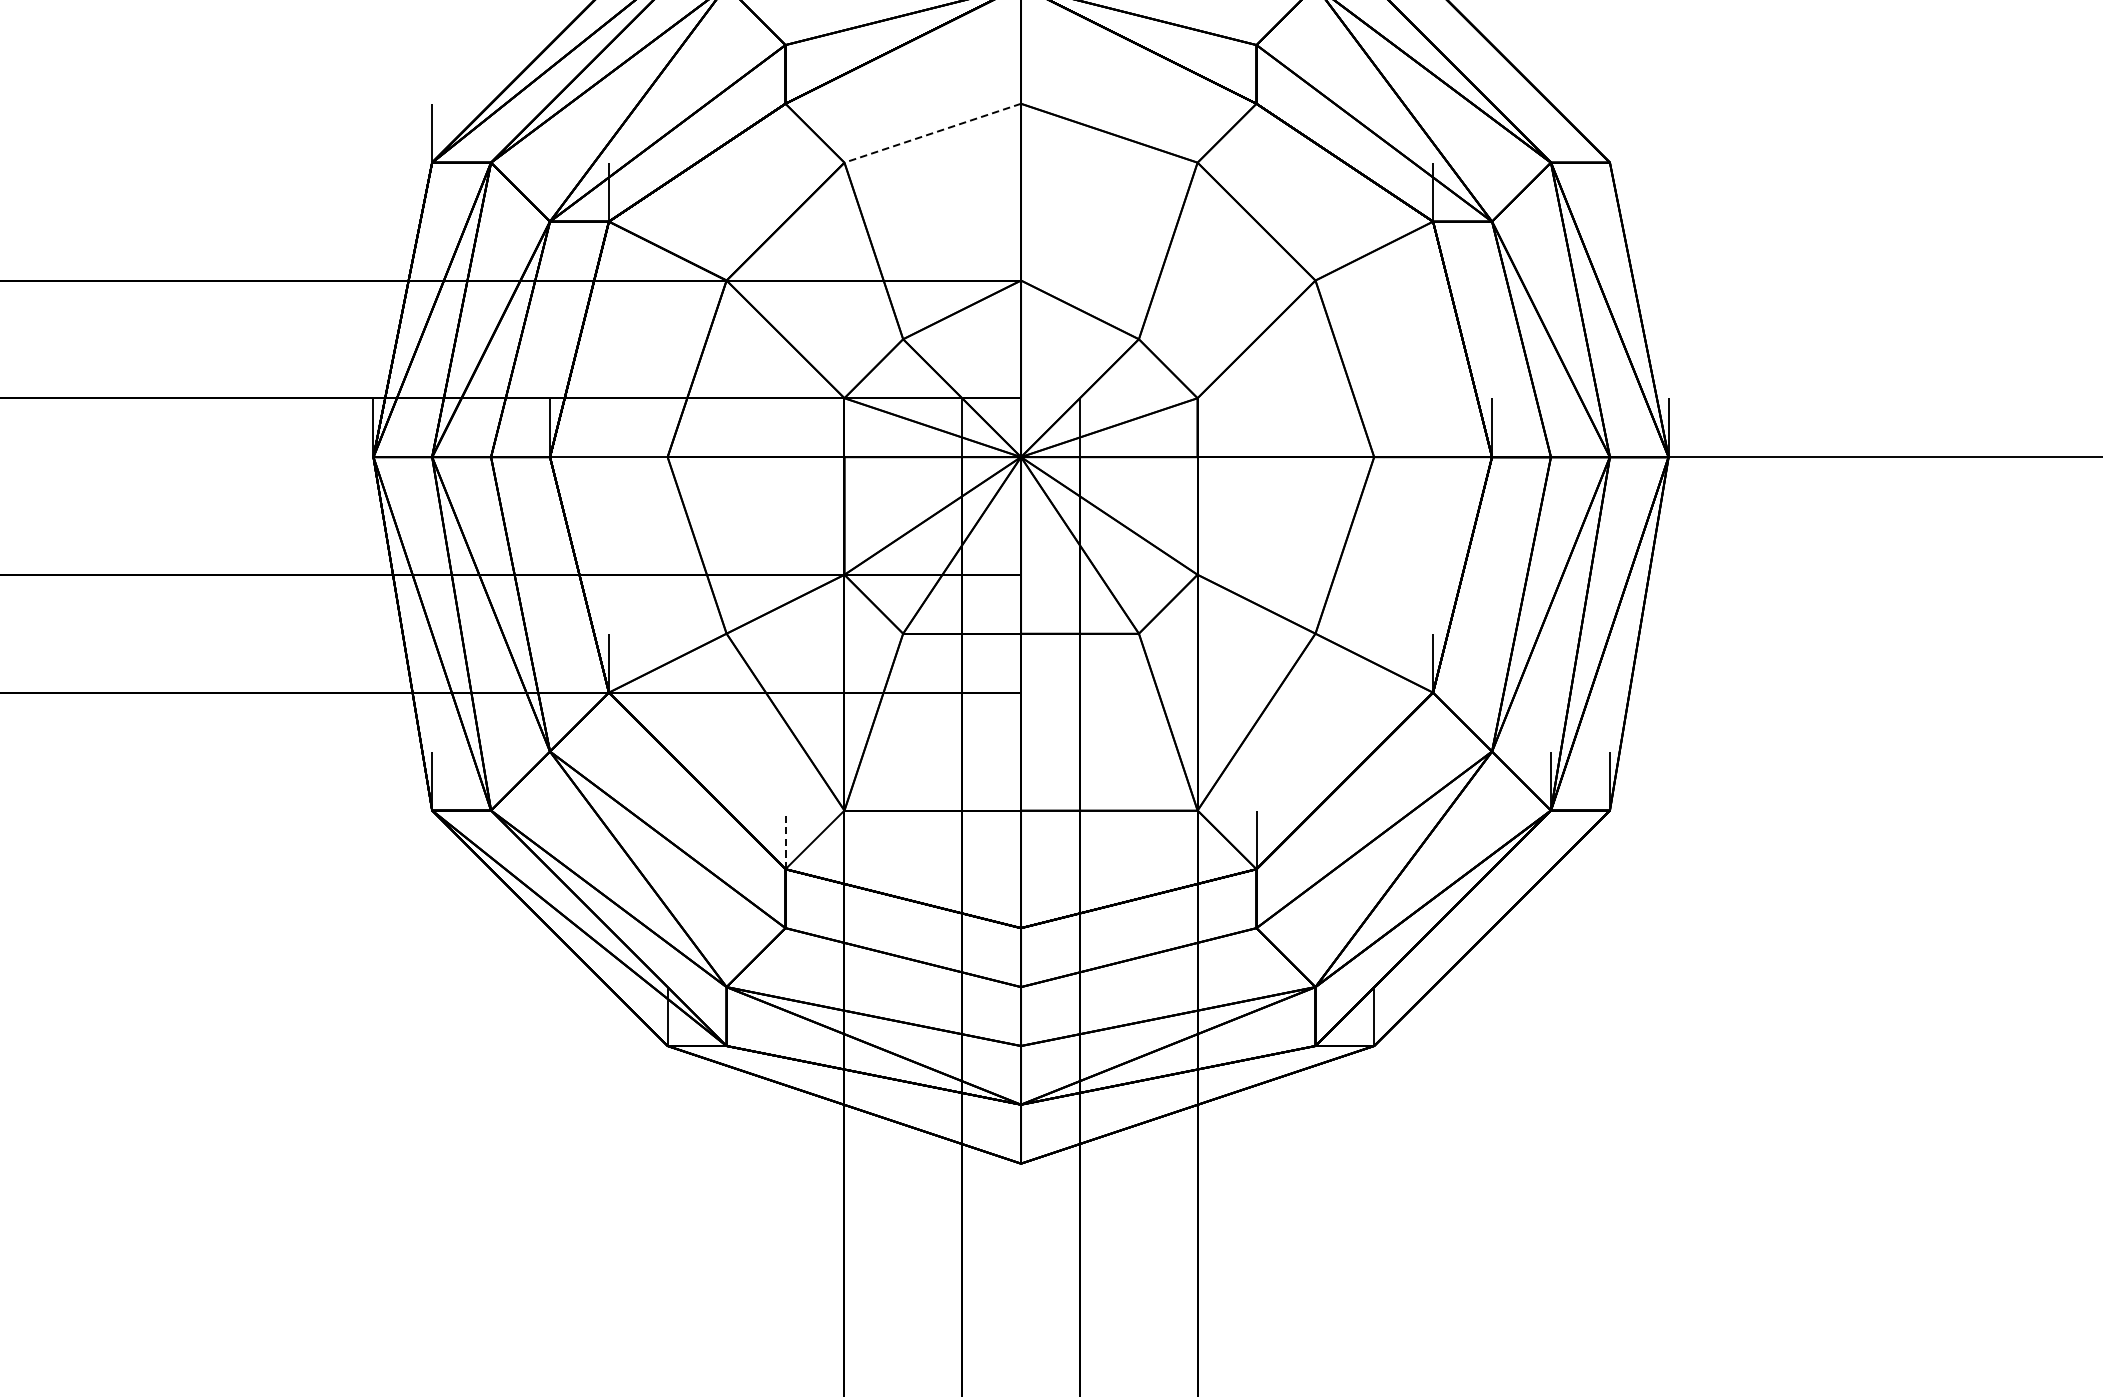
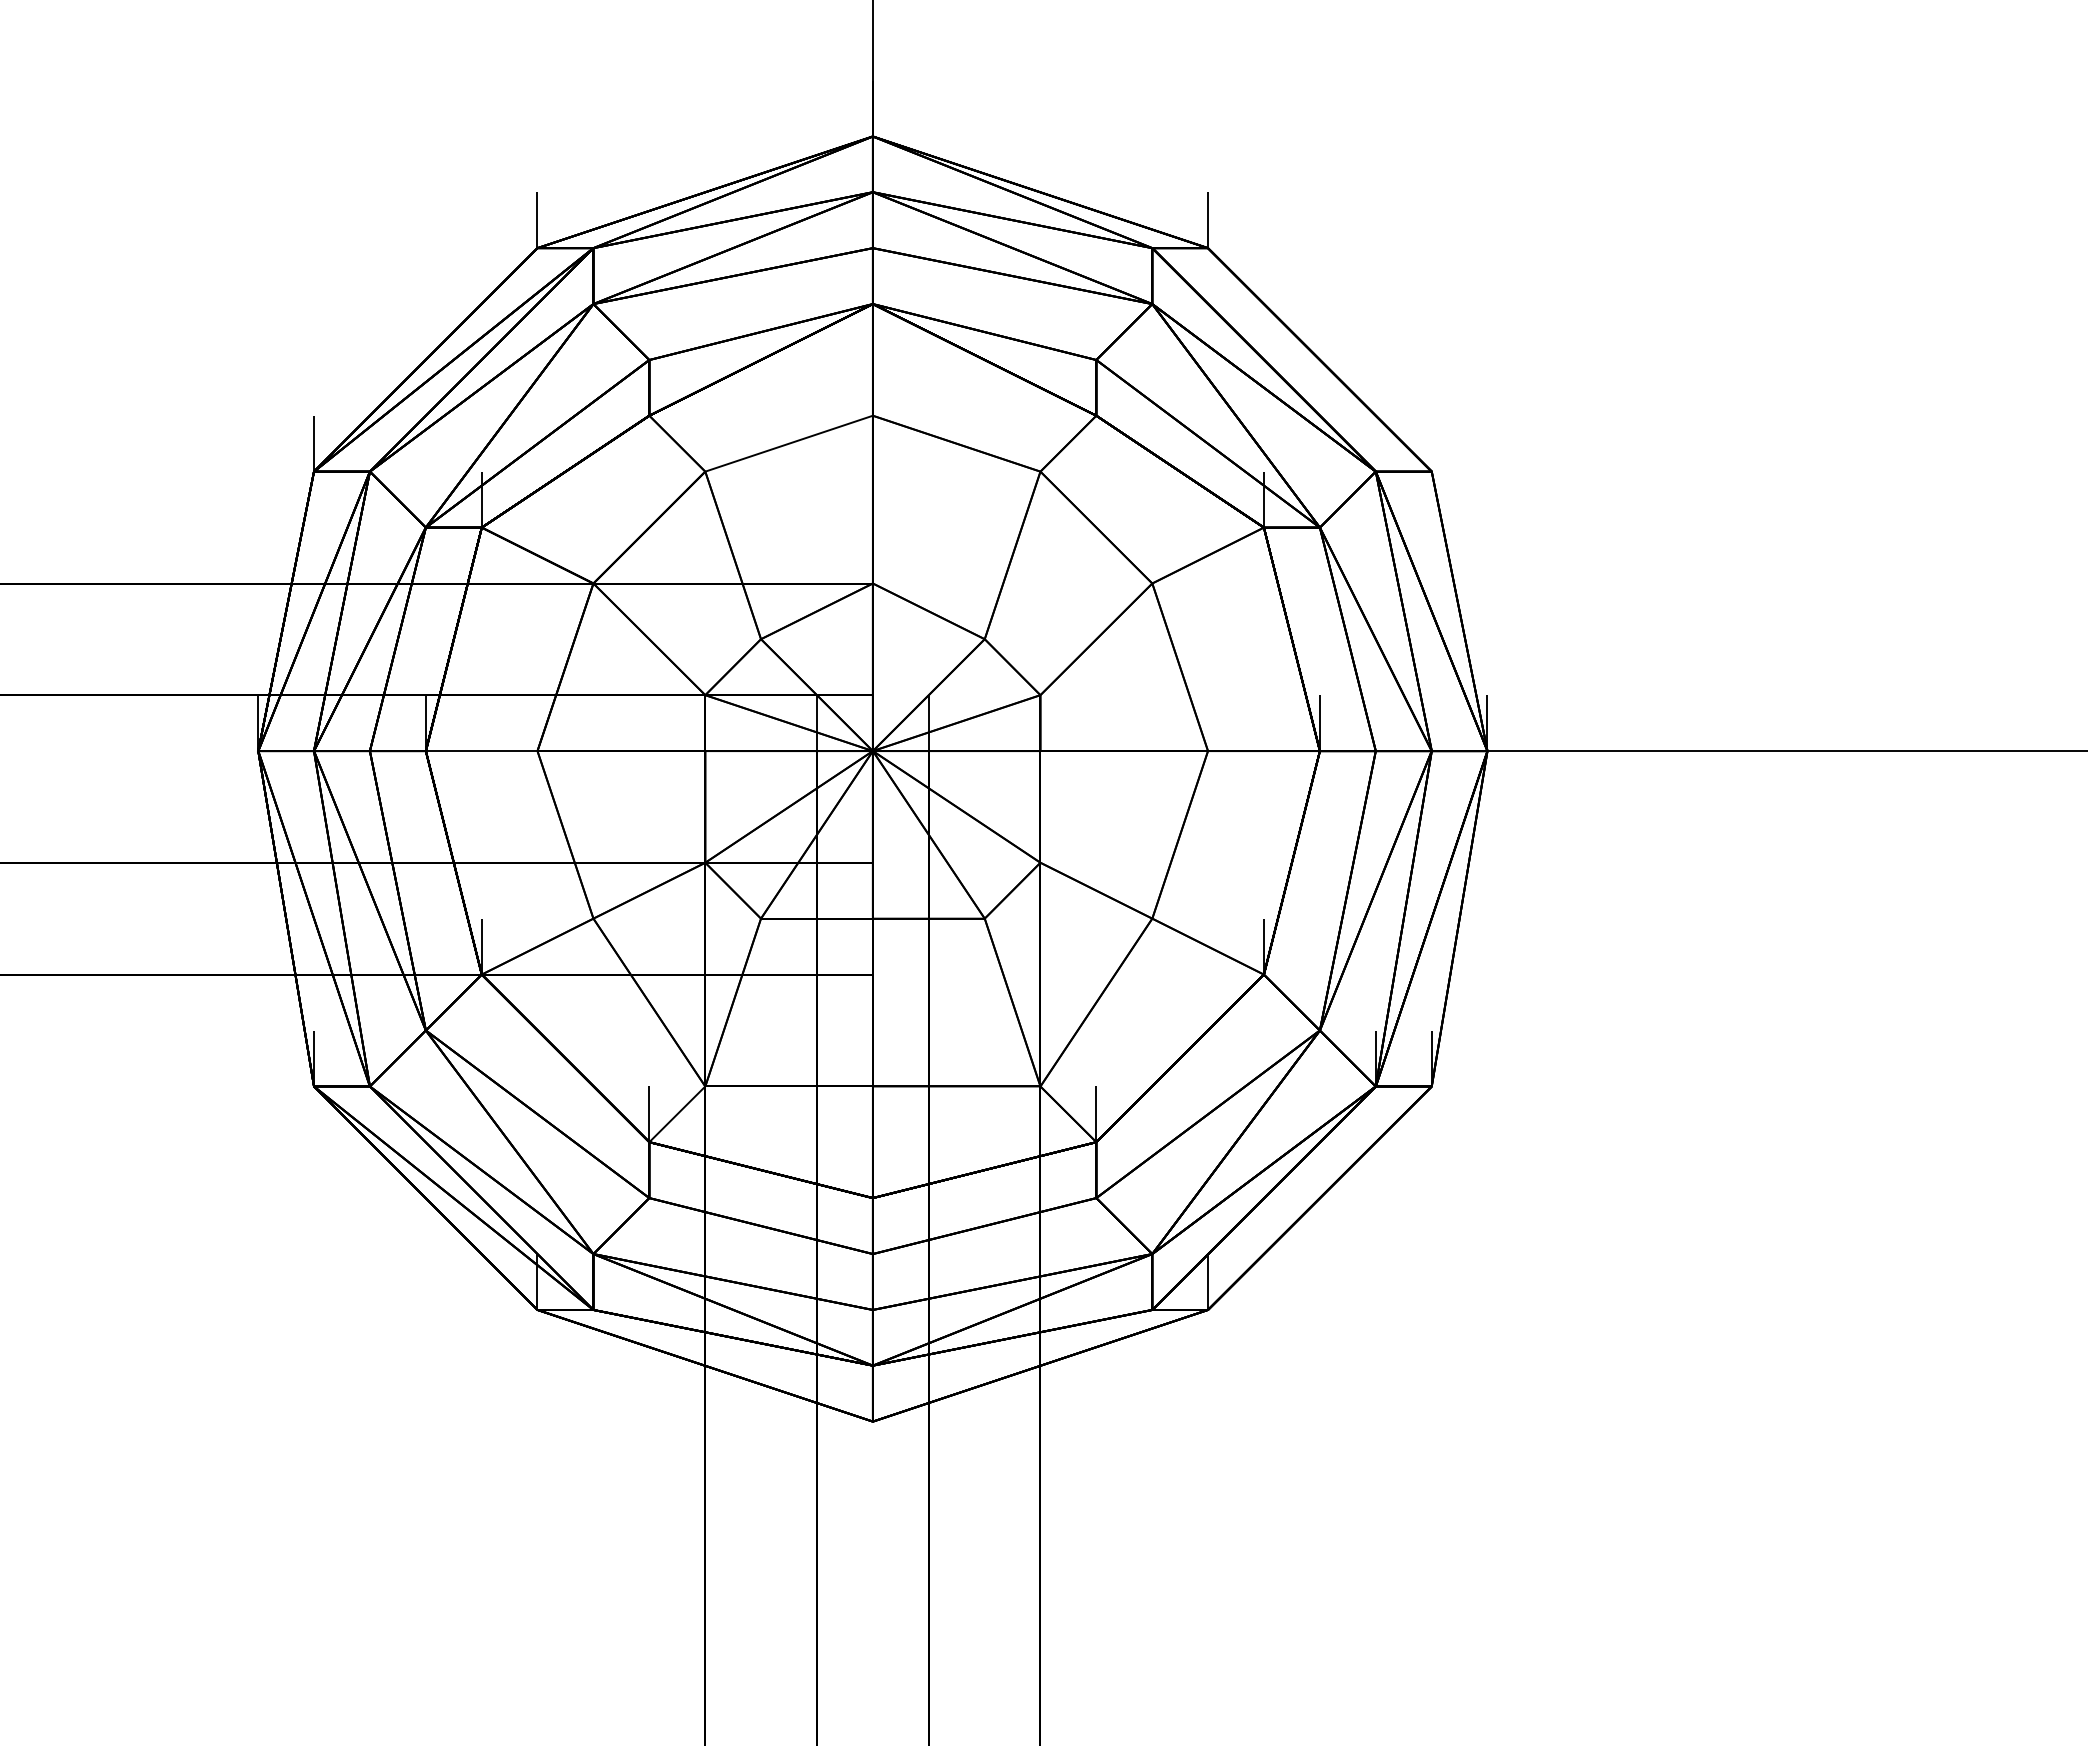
line: (932, 133) -> (788, 443), dashed -> solid
line: (785, 840) -> (649, 1114), dashed -> solid

